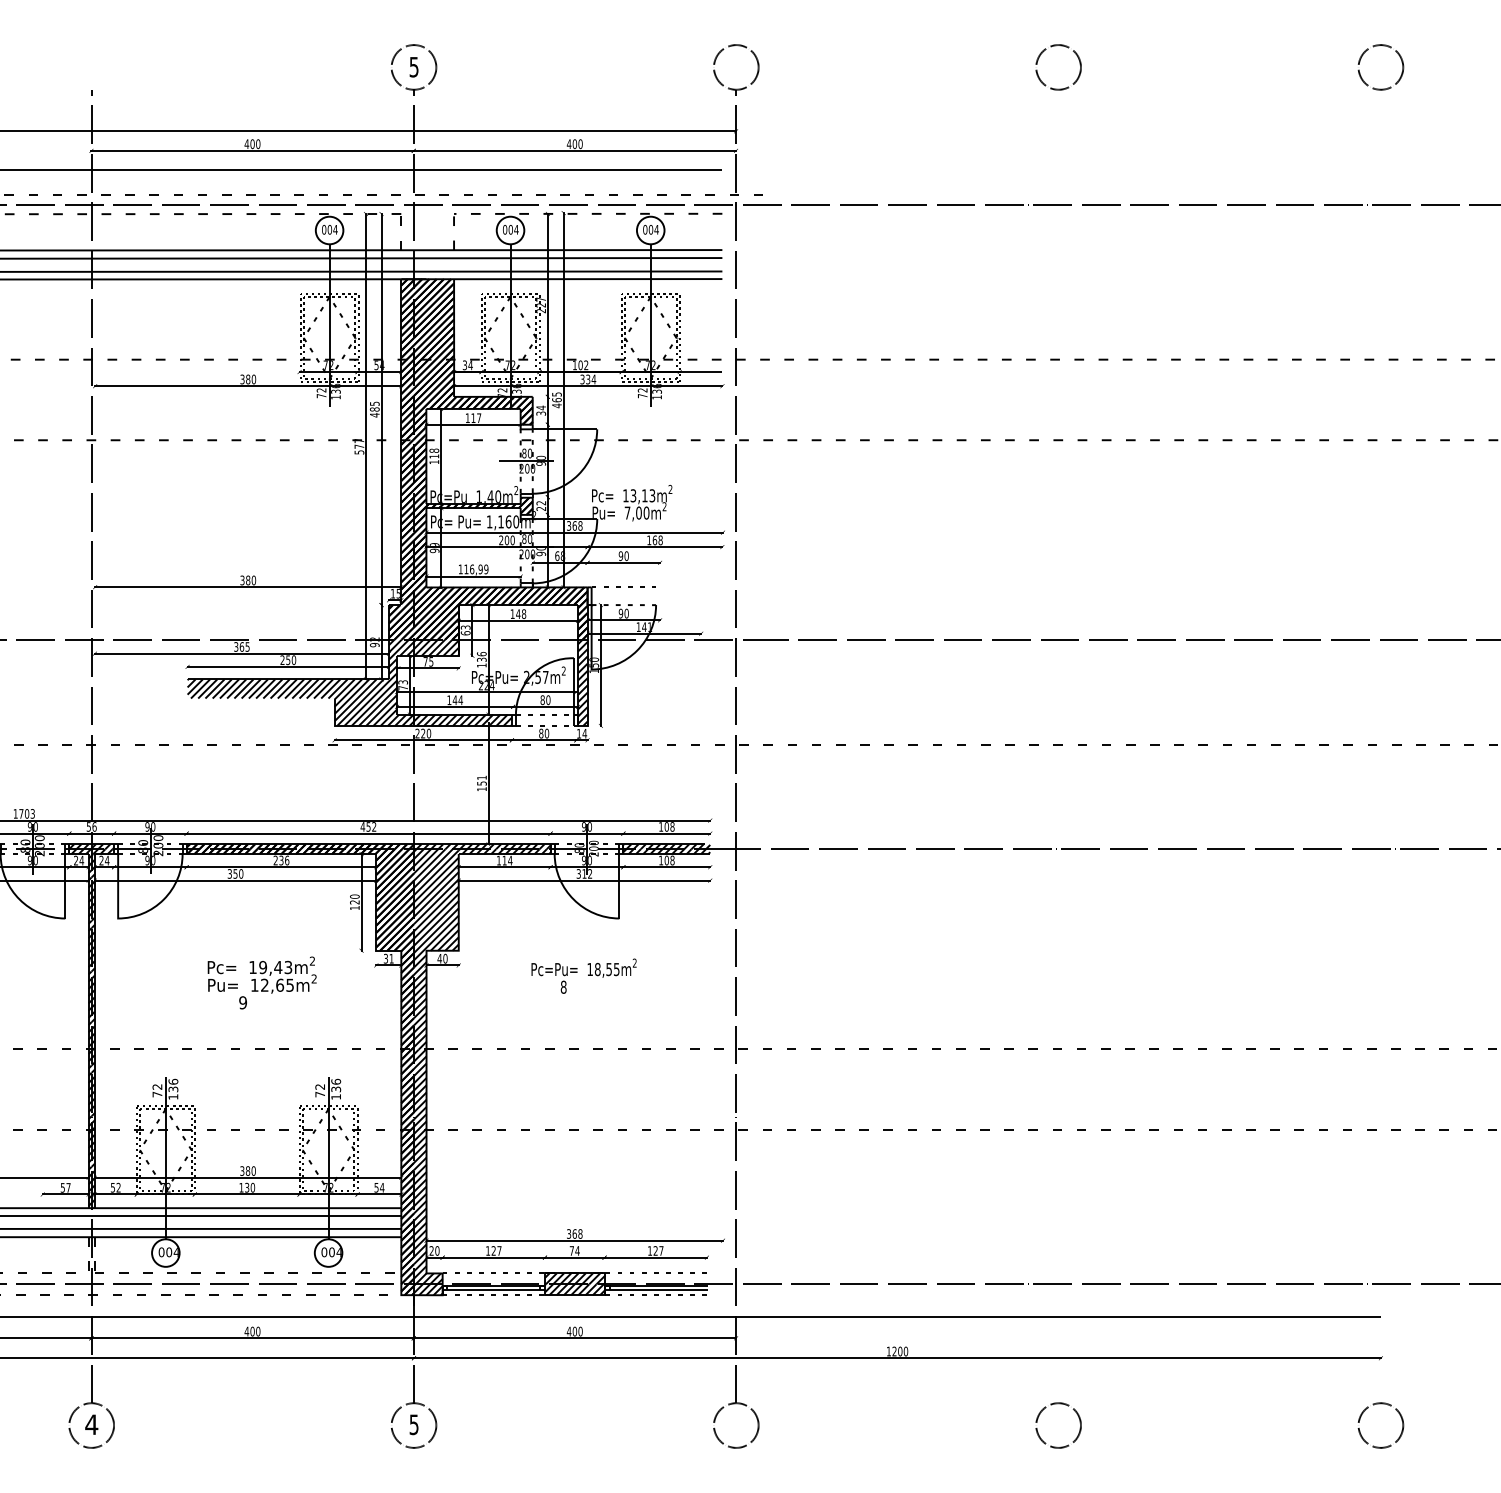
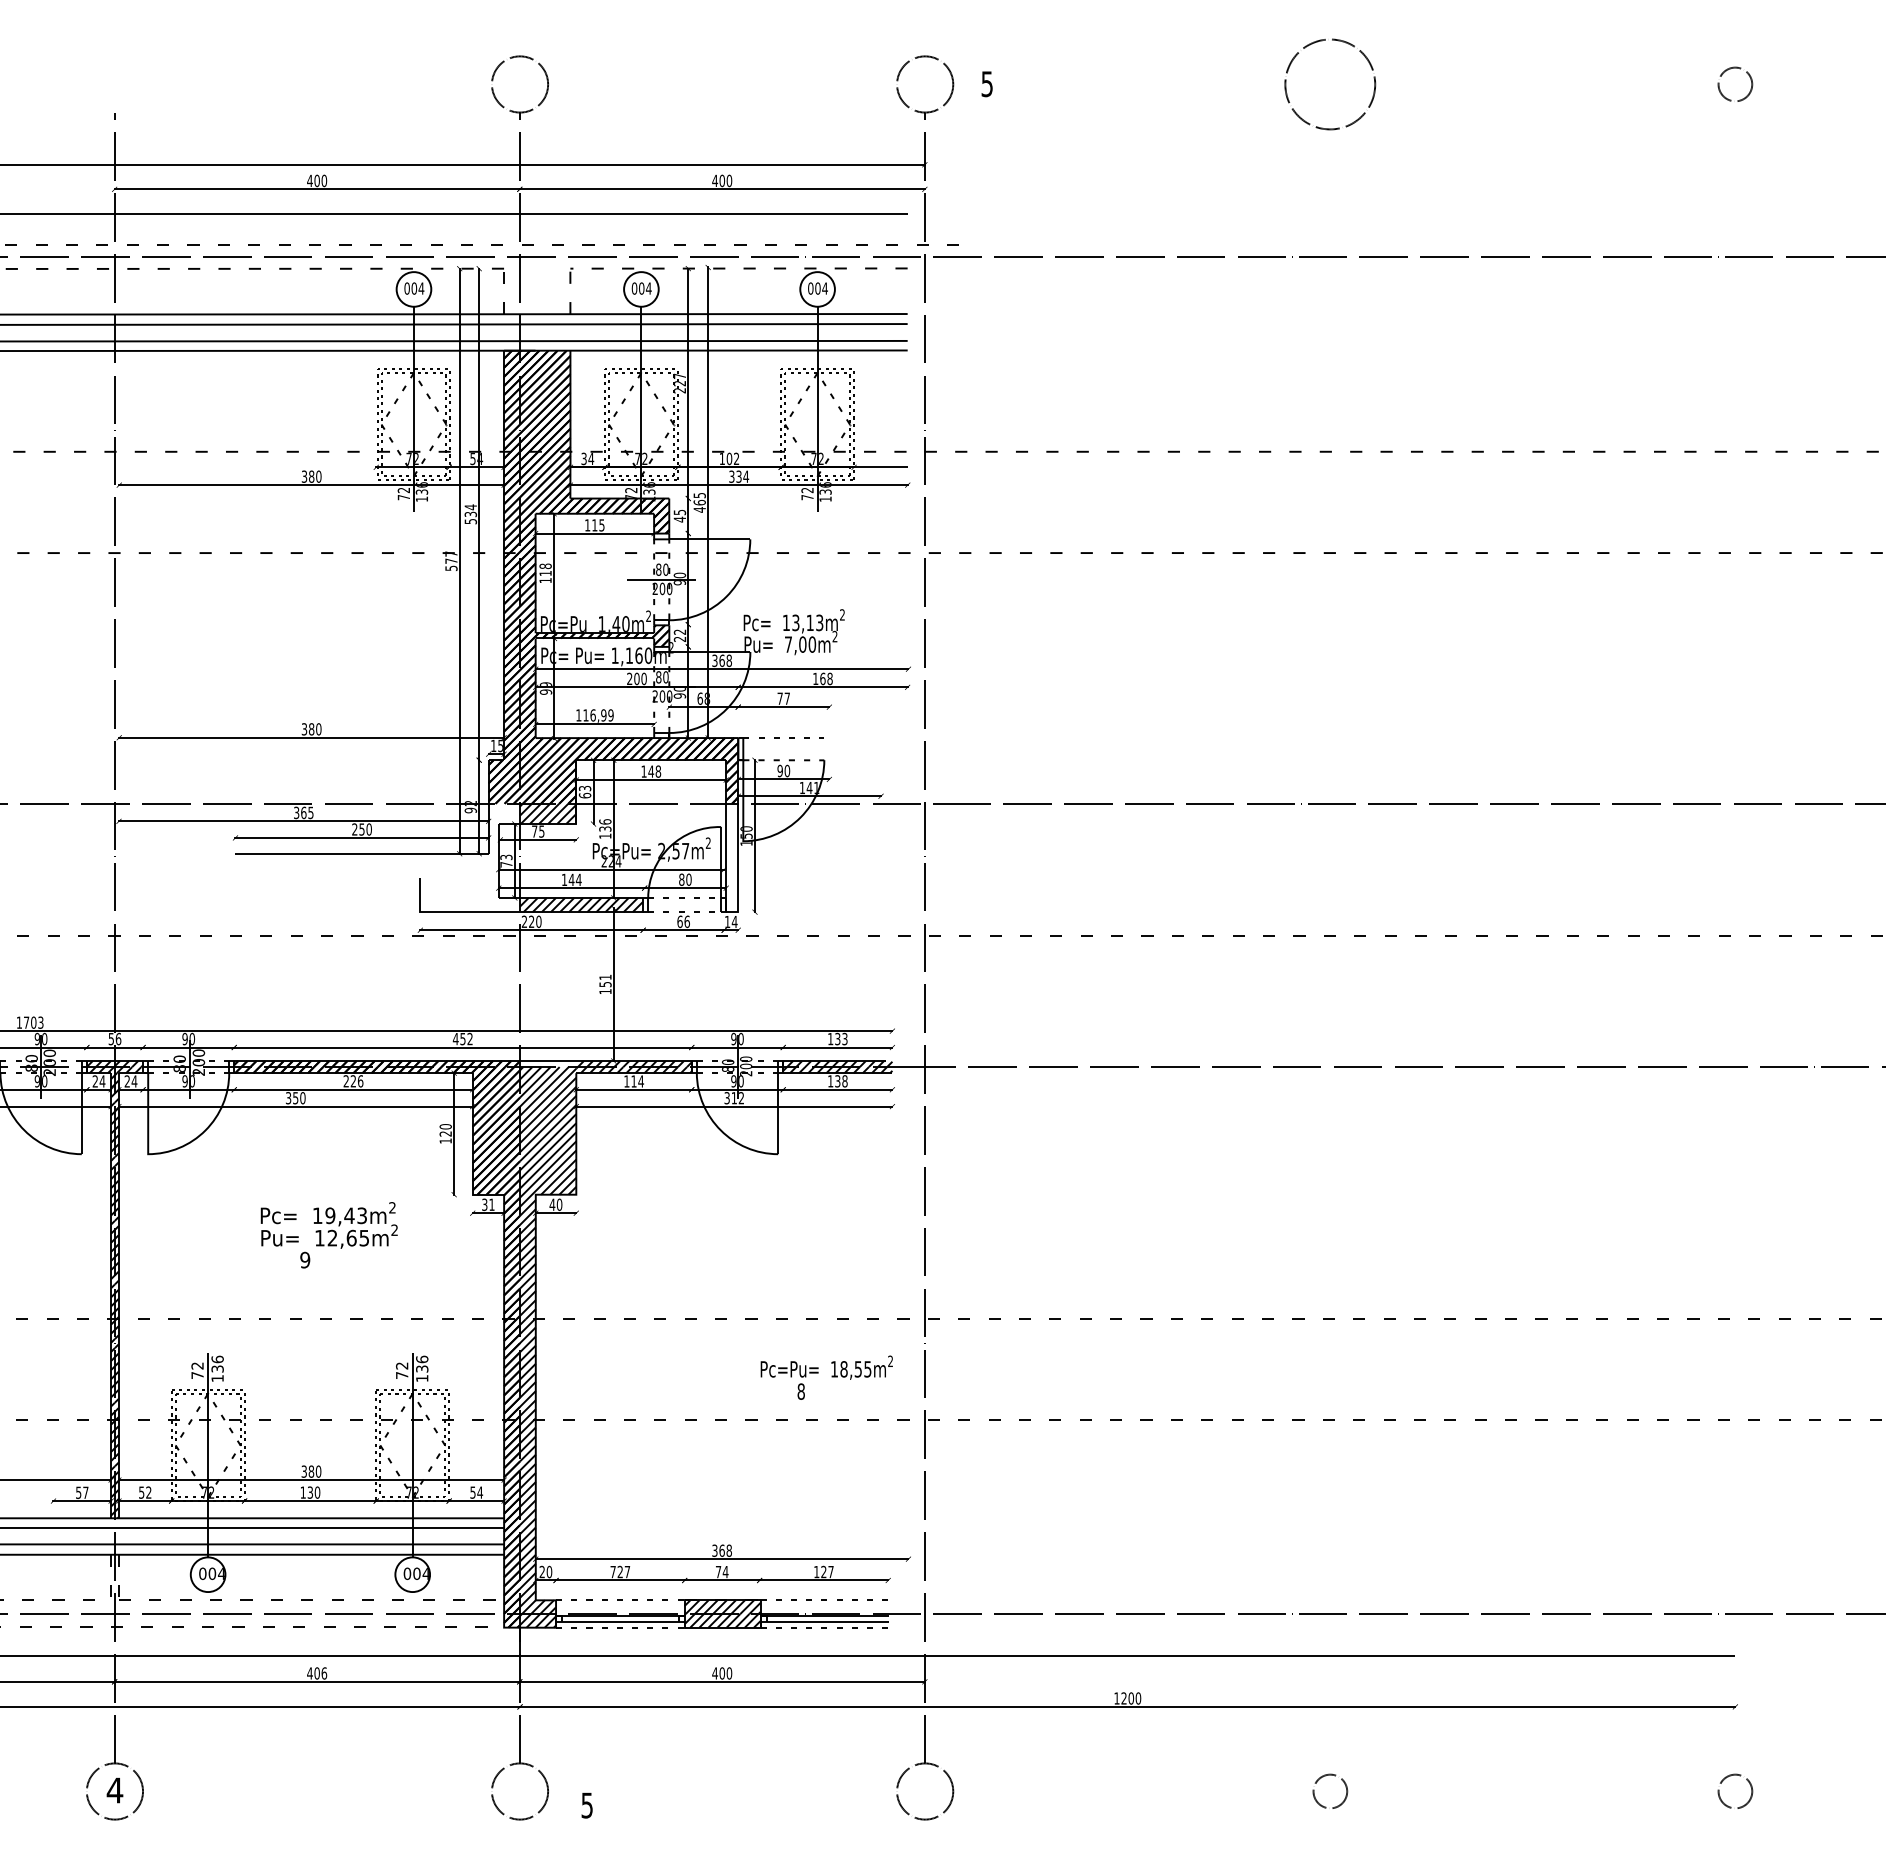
text: (413, 67) -> (986, 84), moved
circle: (1058, 67) -> (1330, 84), size x1.6
circle: (1381, 67) -> (1735, 84), size x0.6
text: (374, 409) -> (470, 514), 485 -> 534
text: (540, 410) -> (679, 515), 34 -> 45
text: (478, 418) -> (601, 525), 117 -> 115
text: (623, 555) -> (783, 698), 90 -> 77
hatch: (300, 682) -> (377, 857), removed
hatch: (583, 682) -> (732, 857), removed
text: (544, 733) -> (683, 921), 80 -> 66
text: (669, 827) -> (841, 1039), 108 -> 133
hatch: (435, 847) -> (547, 1064), removed
text: (281, 860) -> (353, 1081), 236 -> 226
text: (666, 860) -> (837, 1081), 108 -> 138
text: (583, 976) -> (826, 1377), moved
text: (487, 1251) -> (612, 1572), 127 -> 727
text: (258, 1331) -> (324, 1673), 400 -> 406
text: (413, 1424) -> (586, 1805), moved
circle: (1058, 1425) -> (1330, 1791), size x0.6
circle: (1381, 1425) -> (1735, 1791), size x0.6

